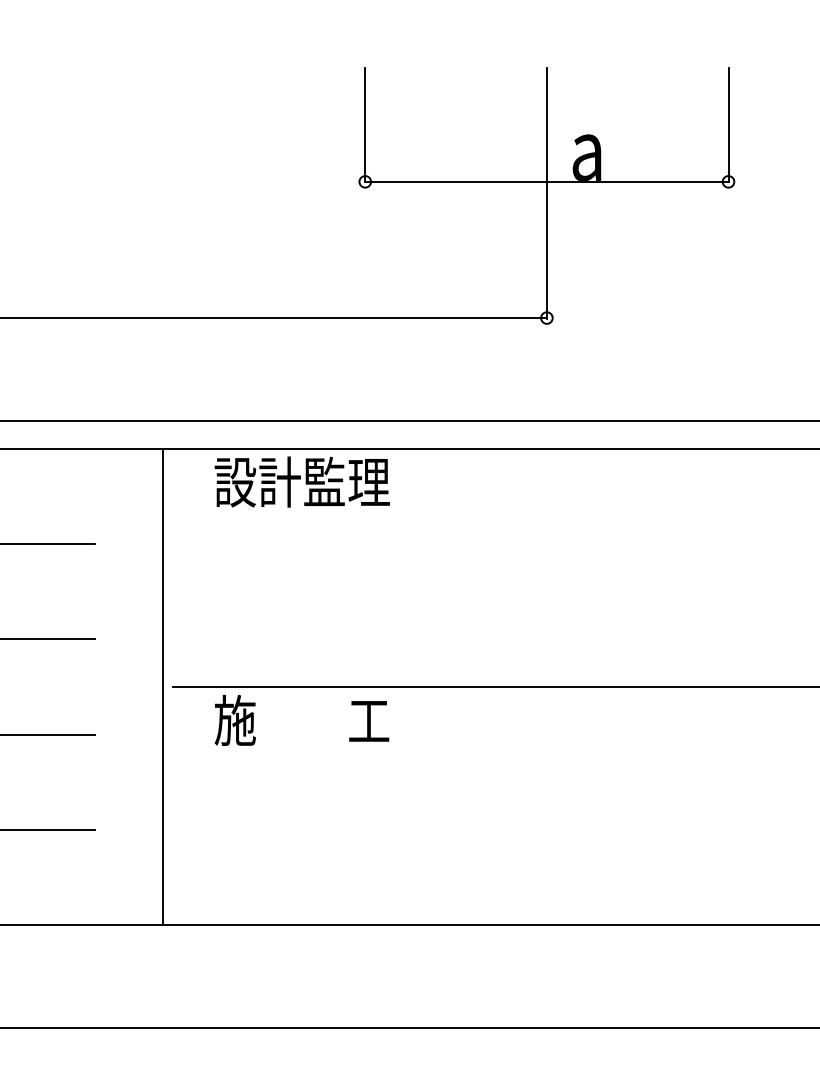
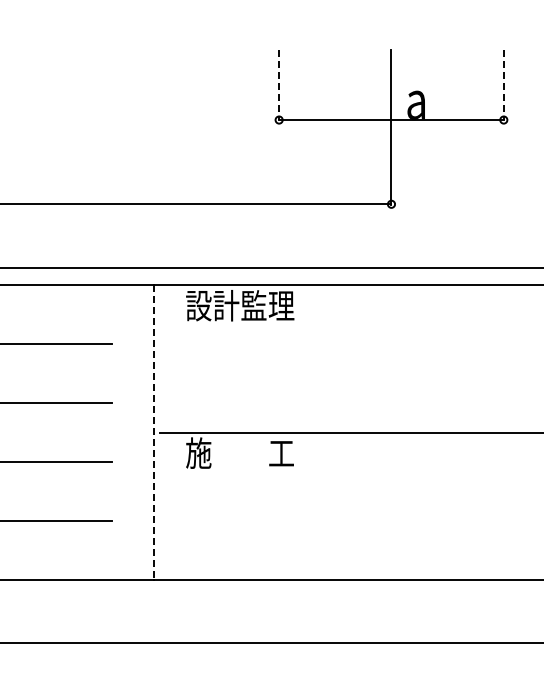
line: (365, 125) -> (279, 85), solid -> dashed
line: (728, 125) -> (503, 85), solid -> dashed
line: (163, 688) -> (154, 433), solid -> dashed

